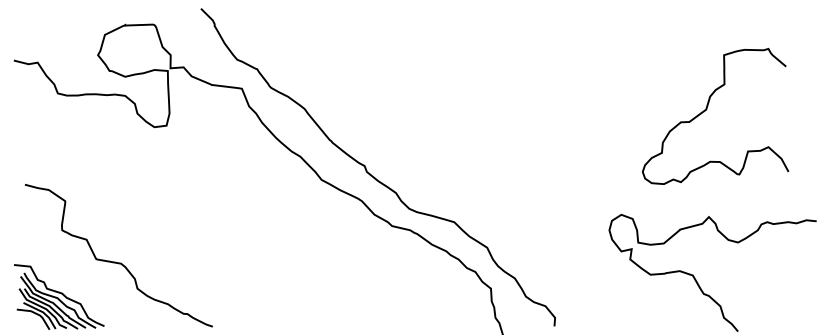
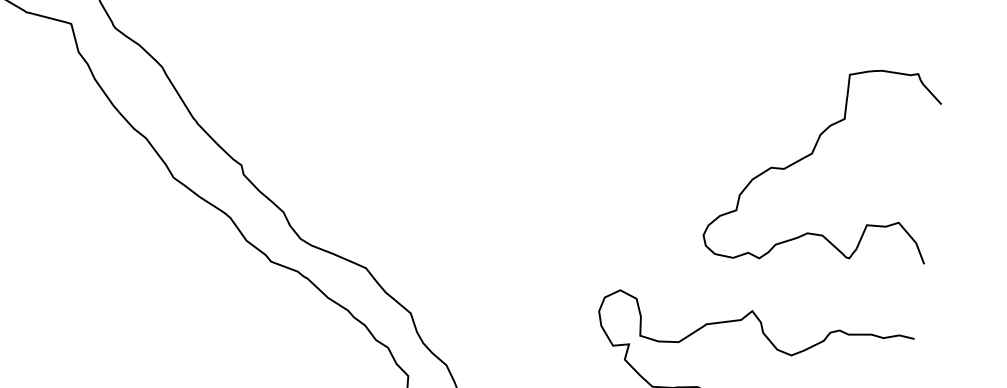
curve: (707, 109) -> (813, 153), moved

